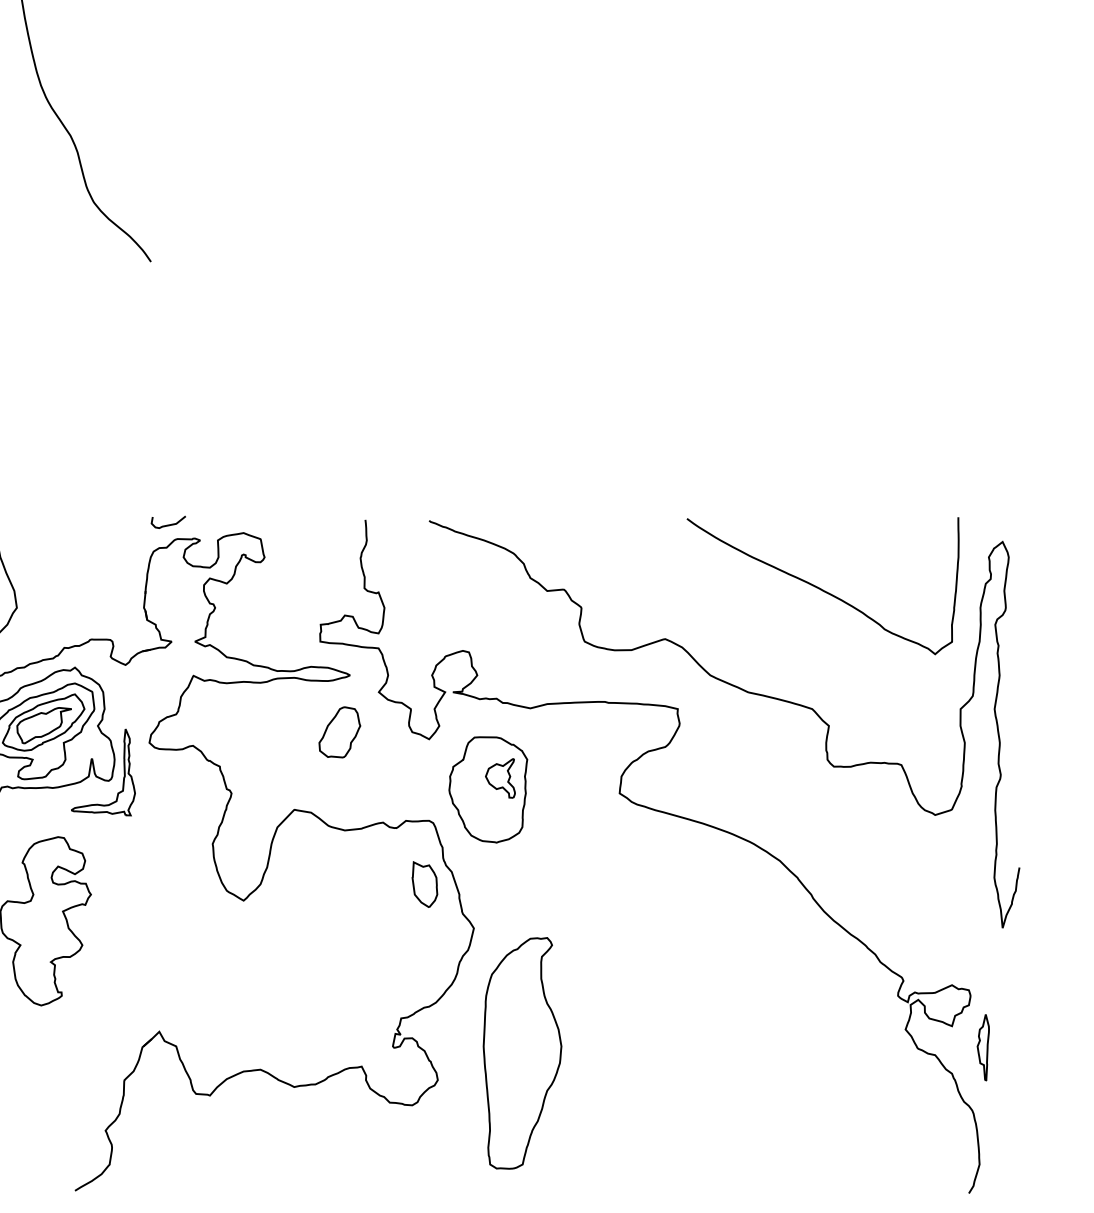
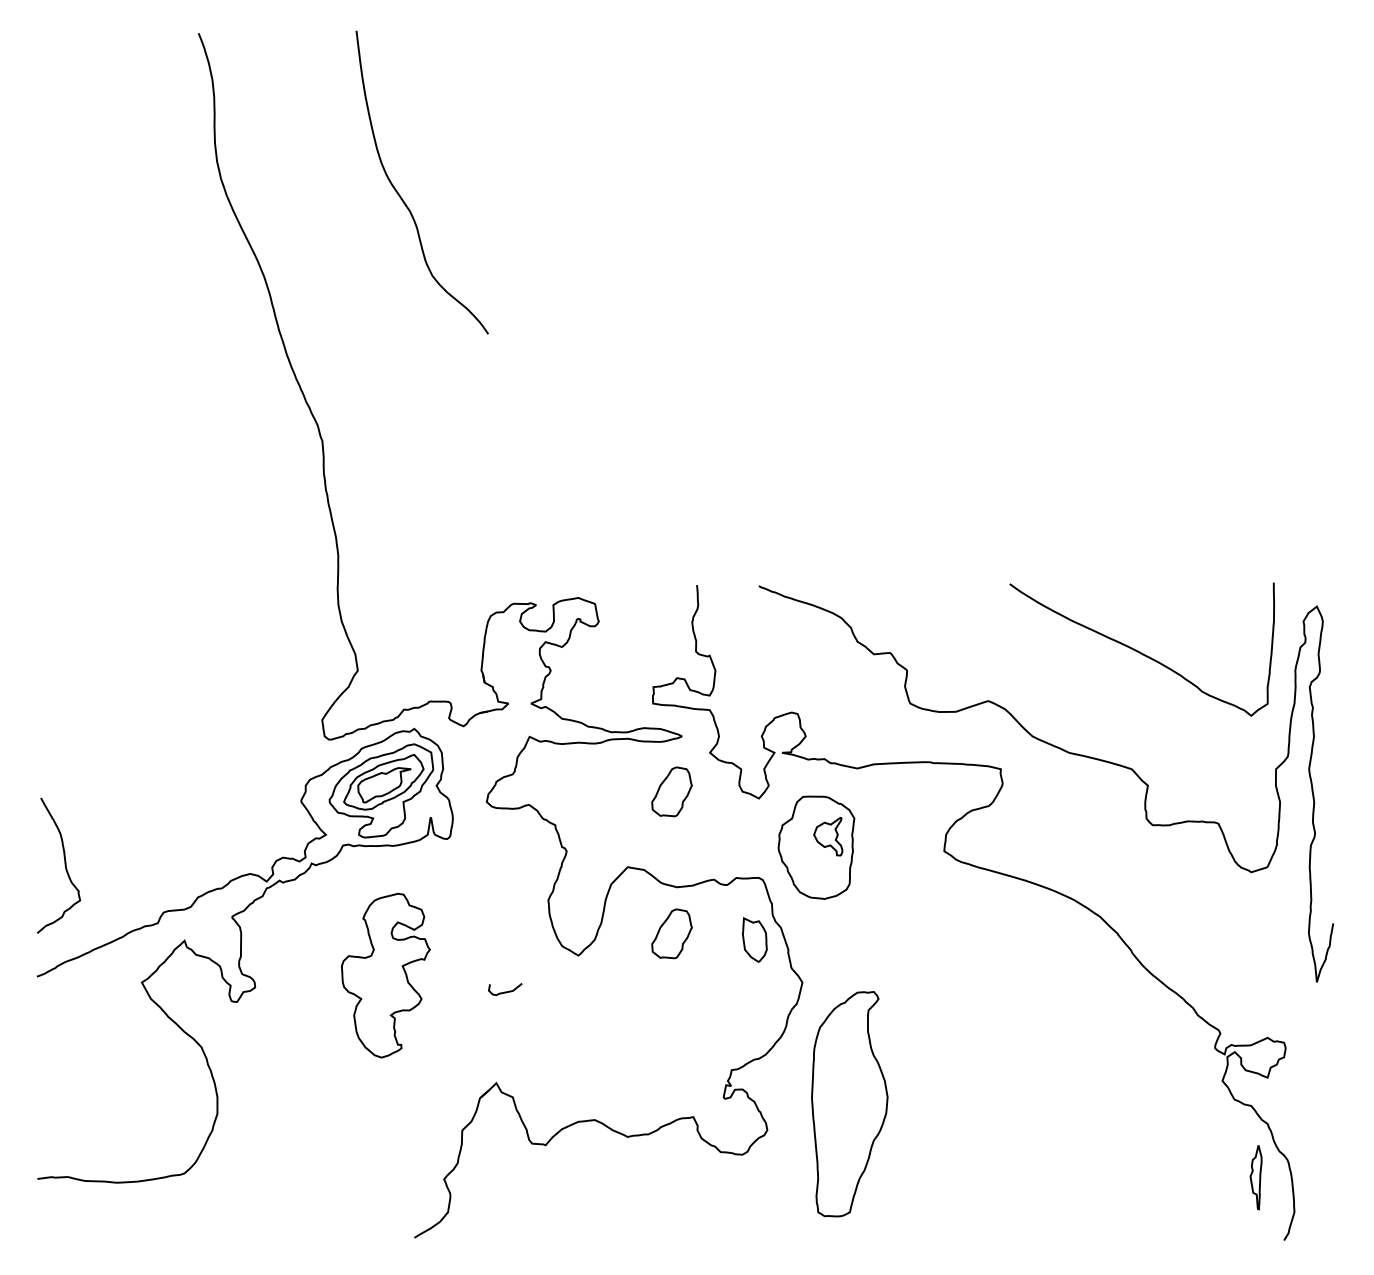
curve: (168, 524) -> (505, 991), moved
part: (123, 772) -> (461, 830), removed
part: (339, 877) -> (671, 933), added
part: (982, 1047) -> (1255, 1177), moved

